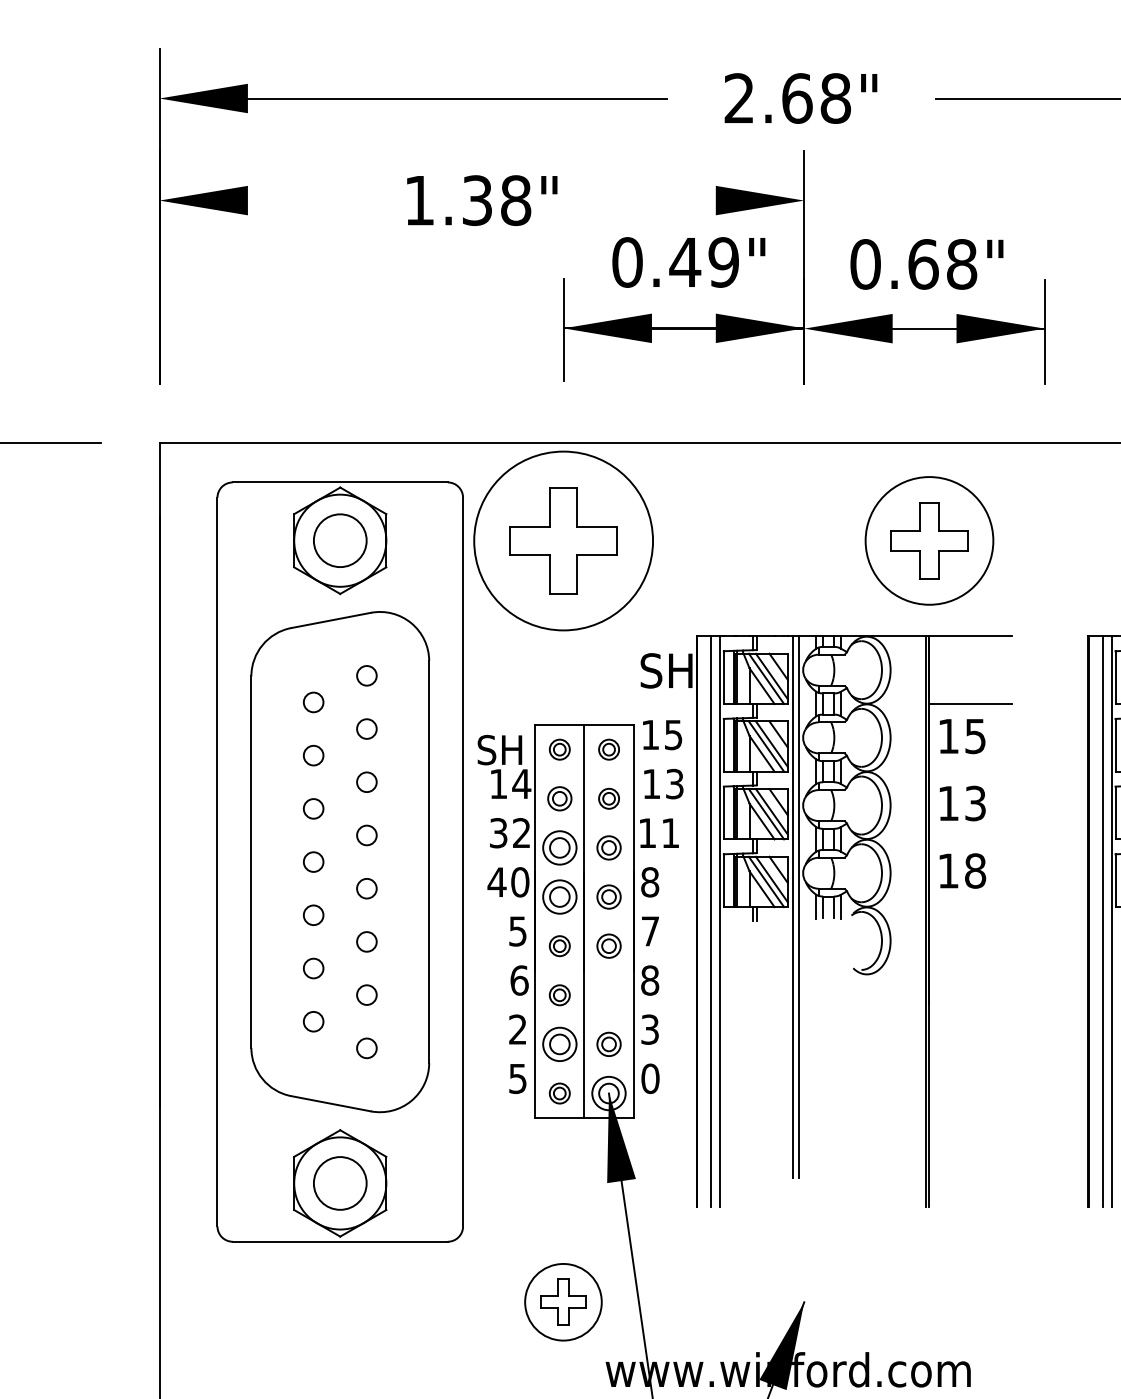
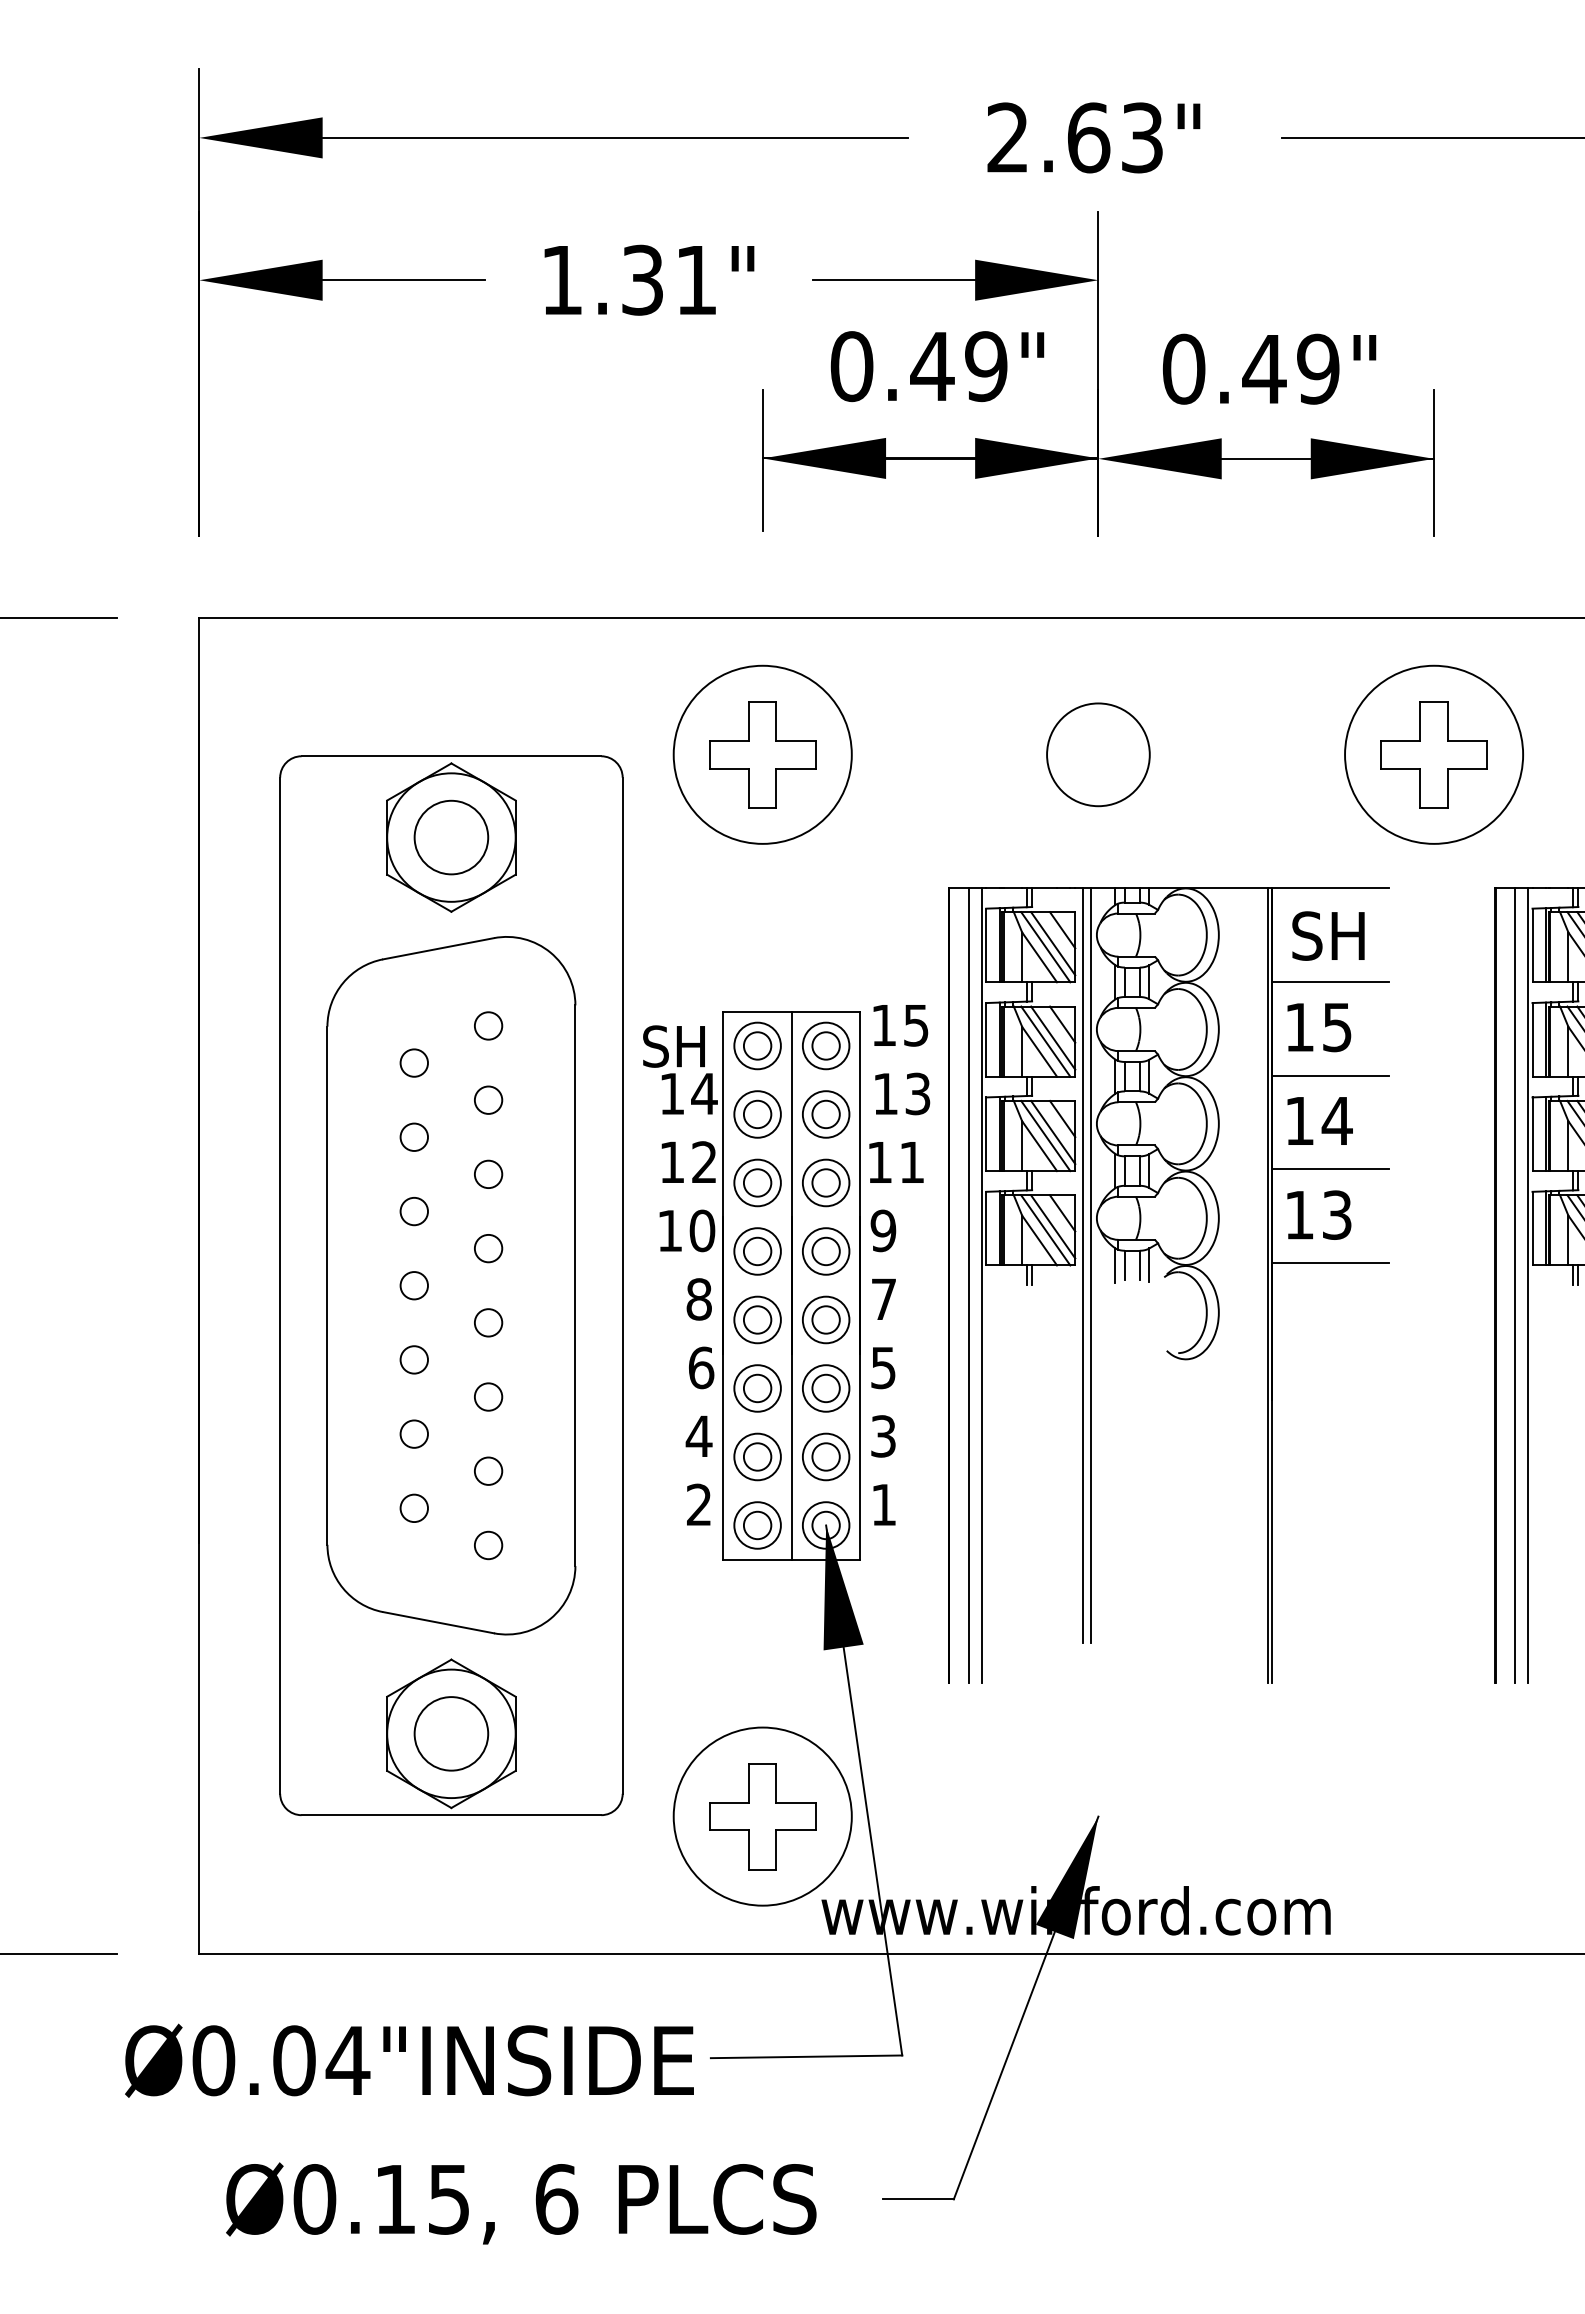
text: (835, 98) -> (1142, 137), 2.68" -> 2.63"
line: (305, 200) -> (403, 280), added
text: (516, 200) -> (696, 279), 1.38" -> 1.31"
line: (658, 200) -> (894, 280), added
text: (941, 263) -> (1290, 368), 0.68" -> 0.49"
part: (563, 540) -> (762, 754), size x0.71
circle: (804, 540) -> (1098, 754), added
part: (929, 540) -> (1433, 754), moved
text: (666, 670) -> (1328, 935), moved
part: (559, 749) -> (757, 1045), size x1.67
part: (609, 749) -> (826, 1045), size x1.67
line: (970, 770) -> (1330, 1075), added
part: (559, 798) -> (757, 1114), size x1.43
part: (609, 798) -> (826, 1114), size x1.67
text: (974, 803) -> (1336, 1120), 13 -> 14
text: (498, 833) -> (672, 1162), 32 -> 12
line: (970, 838) -> (1330, 1169), added
part: (609, 847) -> (826, 1182), size x1.43
part: (340, 861) -> (451, 1285), moved
text: (975, 870) -> (1337, 1214), 18 -> 13
text: (496, 882) -> (669, 1230), 40 -> 10
text: (650, 882) -> (883, 1230), 8 -> 9
part: (609, 897) -> (826, 1251), size x1.43
line: (970, 905) -> (1330, 1263), added
text: (517, 931) -> (698, 1299), 5 -> 8
part: (559, 945) -> (757, 1319), size x1.67
part: (609, 945) -> (826, 1319), size x1.43
text: (650, 980) -> (883, 1367), 8 -> 5
part: (559, 995) -> (757, 1388), size x1.67
part: (609, 995) -> (826, 1388), added
text: (517, 1029) -> (698, 1435), 2 -> 4
part: (609, 1044) -> (826, 1456), size x1.43
text: (517, 1078) -> (698, 1504), 5 -> 2
text: (650, 1078) -> (883, 1504), 0 -> 1
part: (559, 1093) -> (757, 1525), size x1.67
part: (563, 1302) -> (762, 1816), size x1.67

